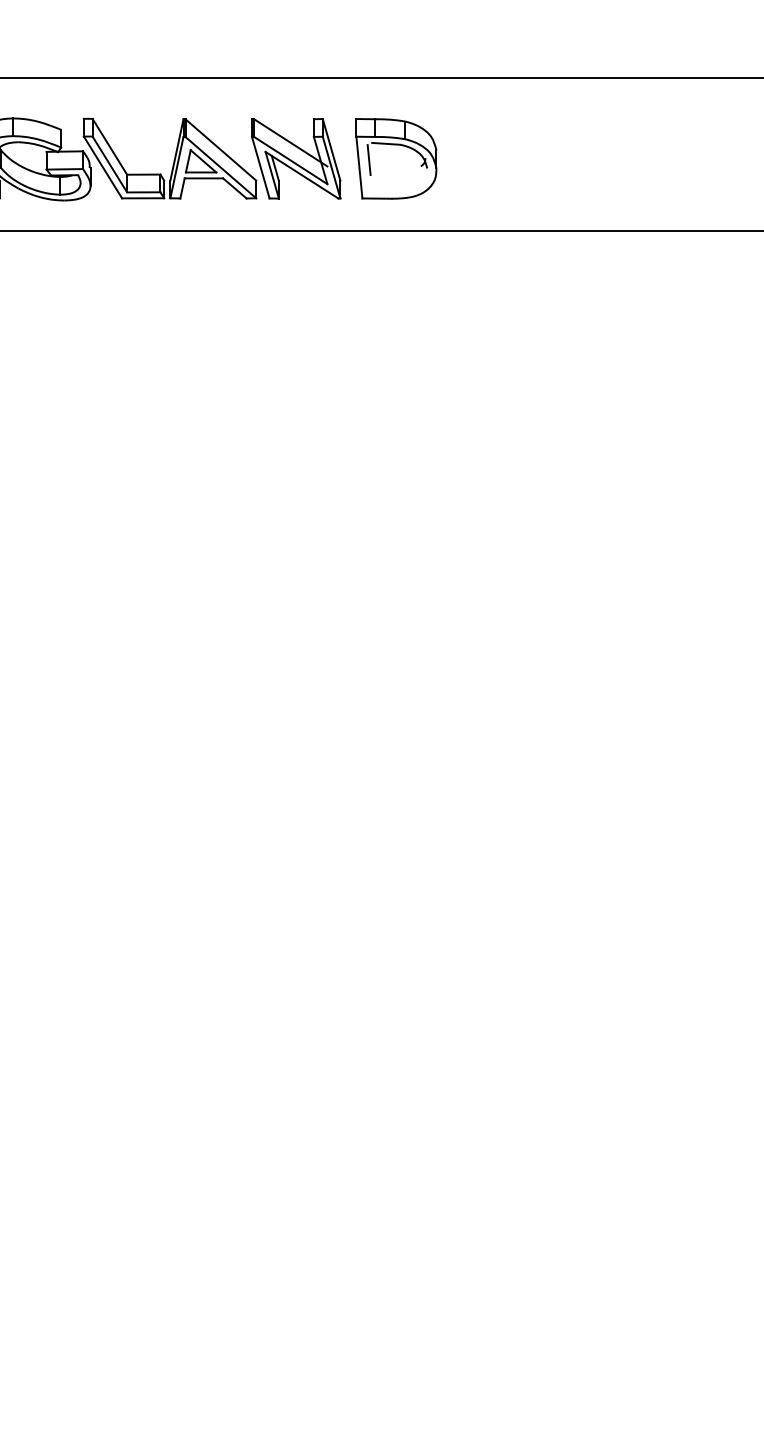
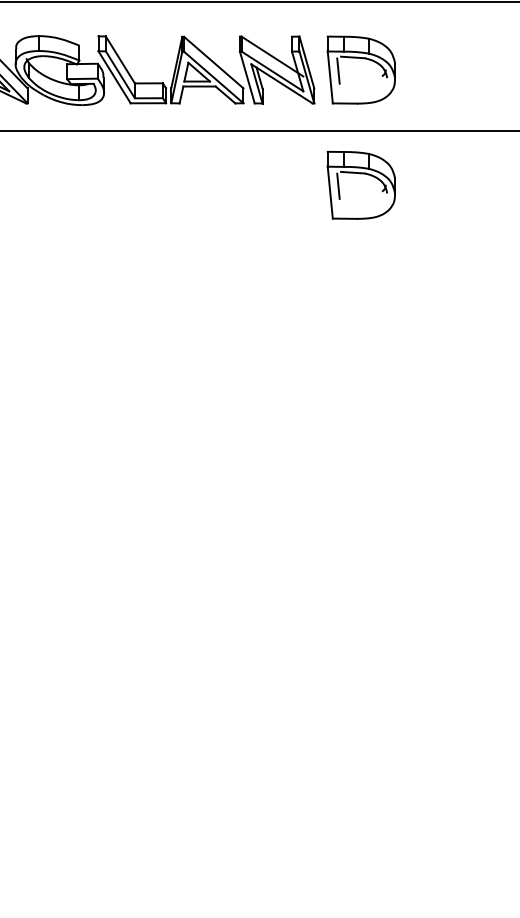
part: (396, 295) -> (361, 185), added

